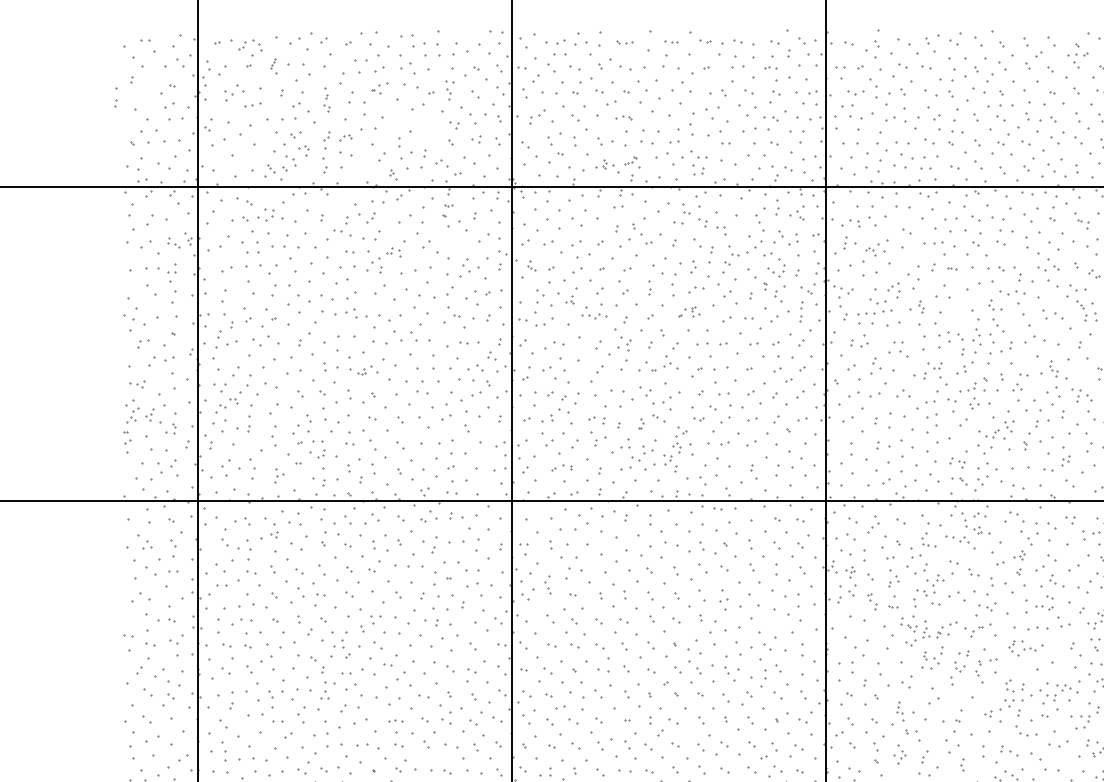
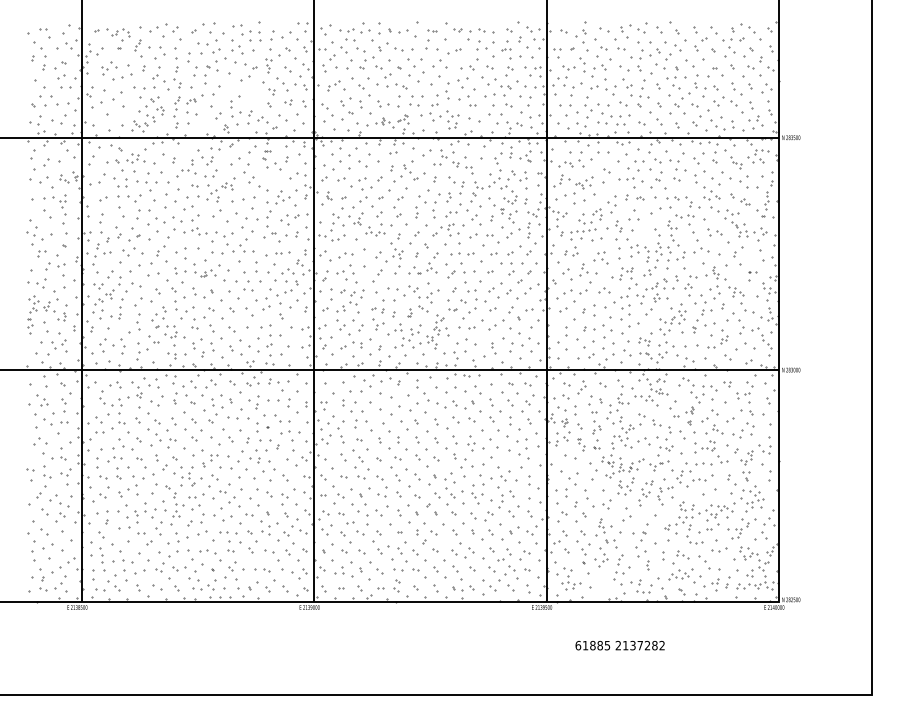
part: (625, 42) -> (398, 30), size x1.67
part: (1078, 55) -> (733, 40), size x1.43
part: (274, 66) -> (138, 48), size x1.67
part: (379, 88) -> (216, 64), size x1.67
part: (116, 96) -> (44, 62), moved
part: (326, 98) -> (177, 72), size x1.67
part: (252, 104) -> (122, 76), size x1.67
part: (622, 117) -> (396, 86), size x1.67
part: (917, 307) -> (614, 226), size x1.43
part: (688, 311) -> (445, 229), size x1.67
part: (136, 384) -> (36, 283), size x1.67
part: (561, 467) -> (351, 345), size x1.43
part: (279, 475) -> (142, 351), size x1.67
part: (547, 584) -> (340, 431), size x1.67
part: (1025, 647) -> (694, 478), size x1.43
part: (395, 720) -> (228, 532), size x1.67
part: (899, 754) -> (601, 557), size x1.43

